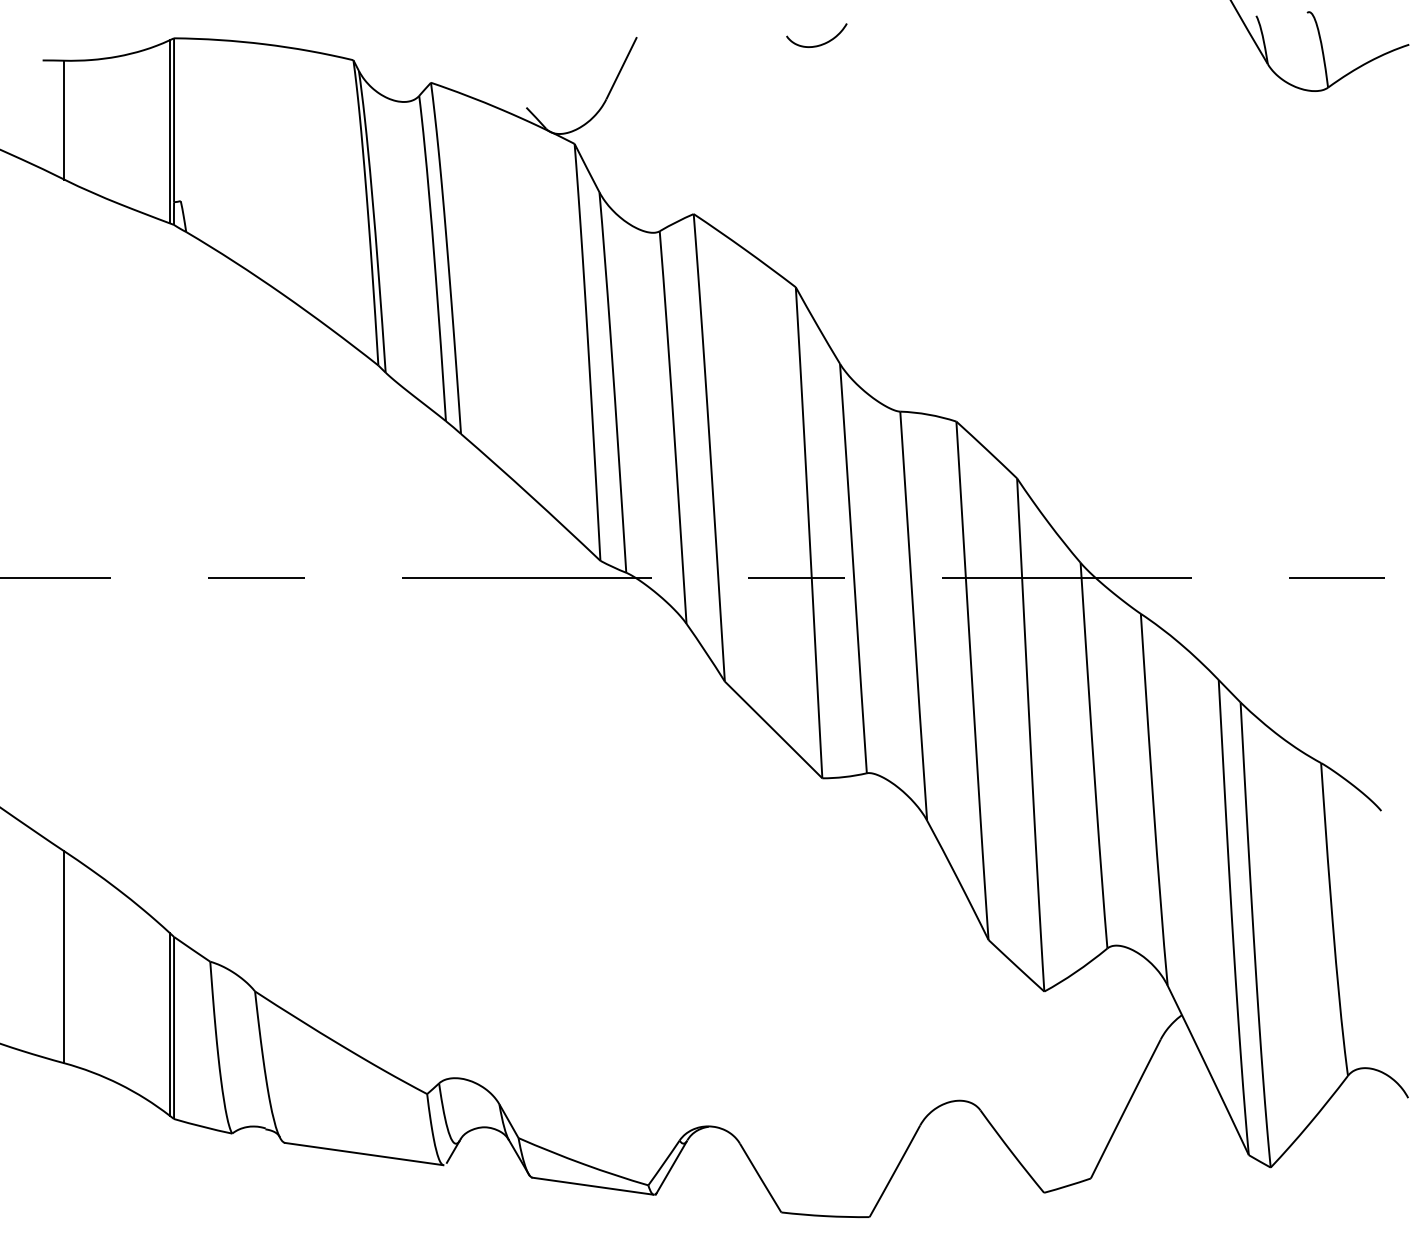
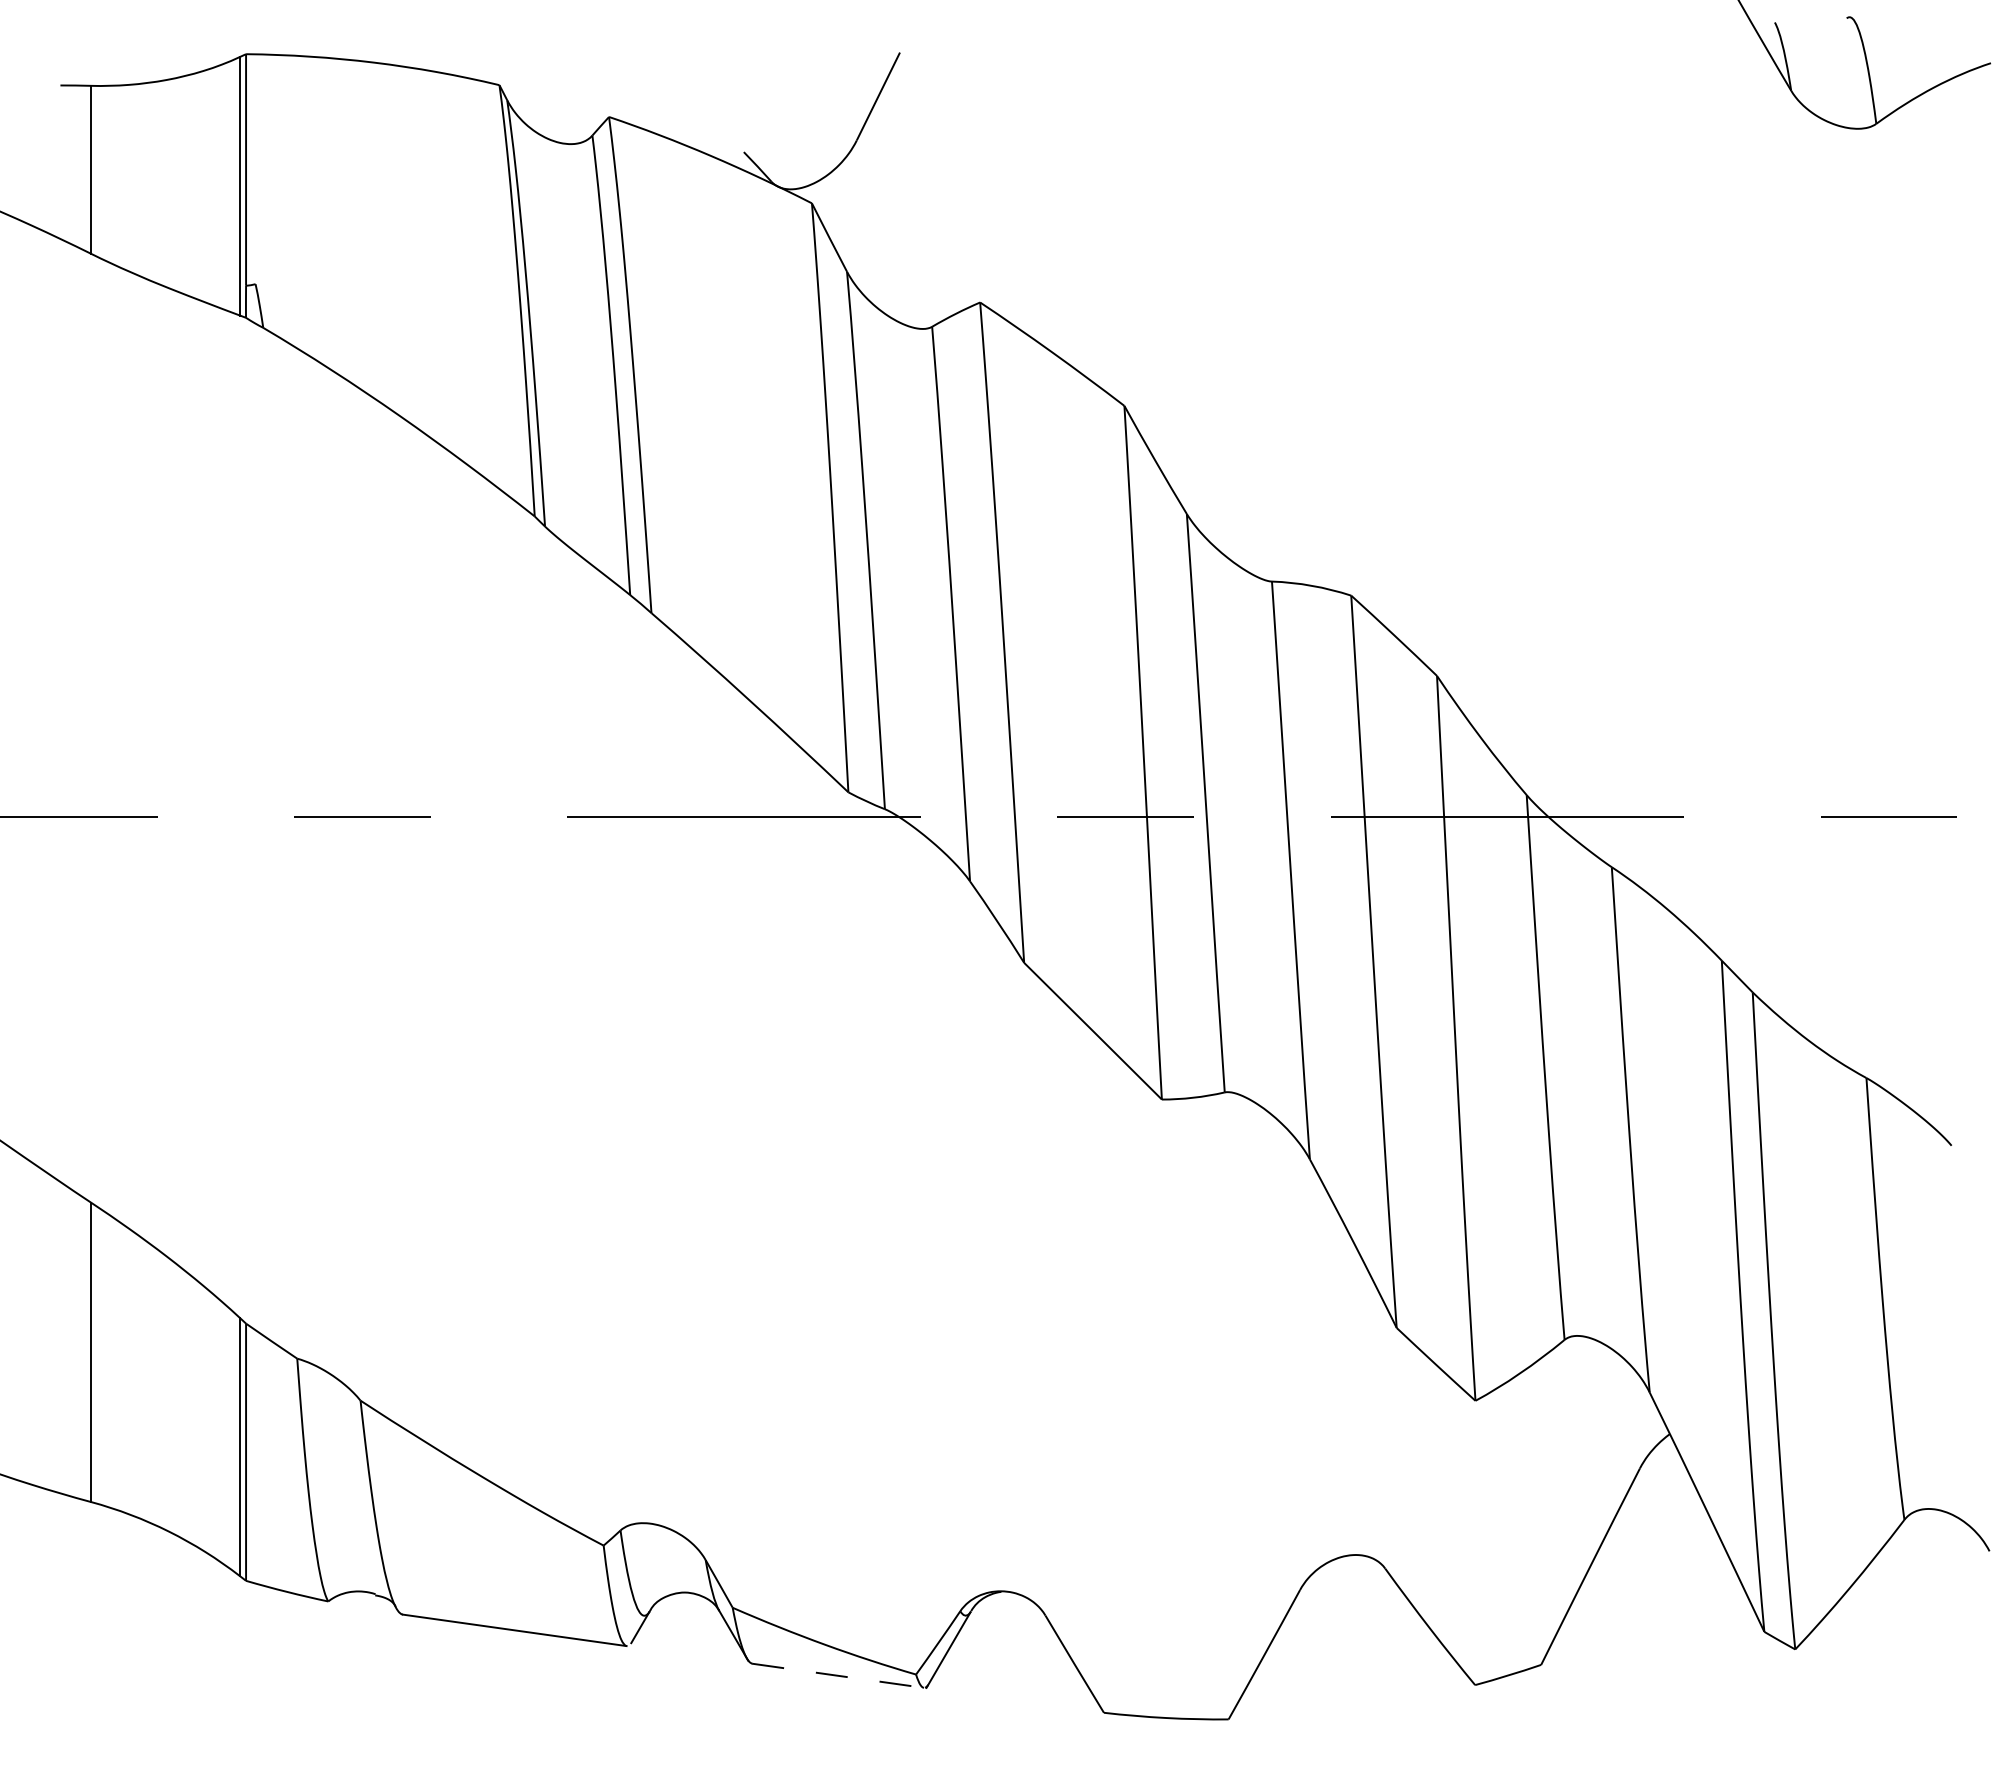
curve: (818, 44) -> (1156, 63), removed
line: (592, 1186) -> (837, 1675), solid -> dashed

